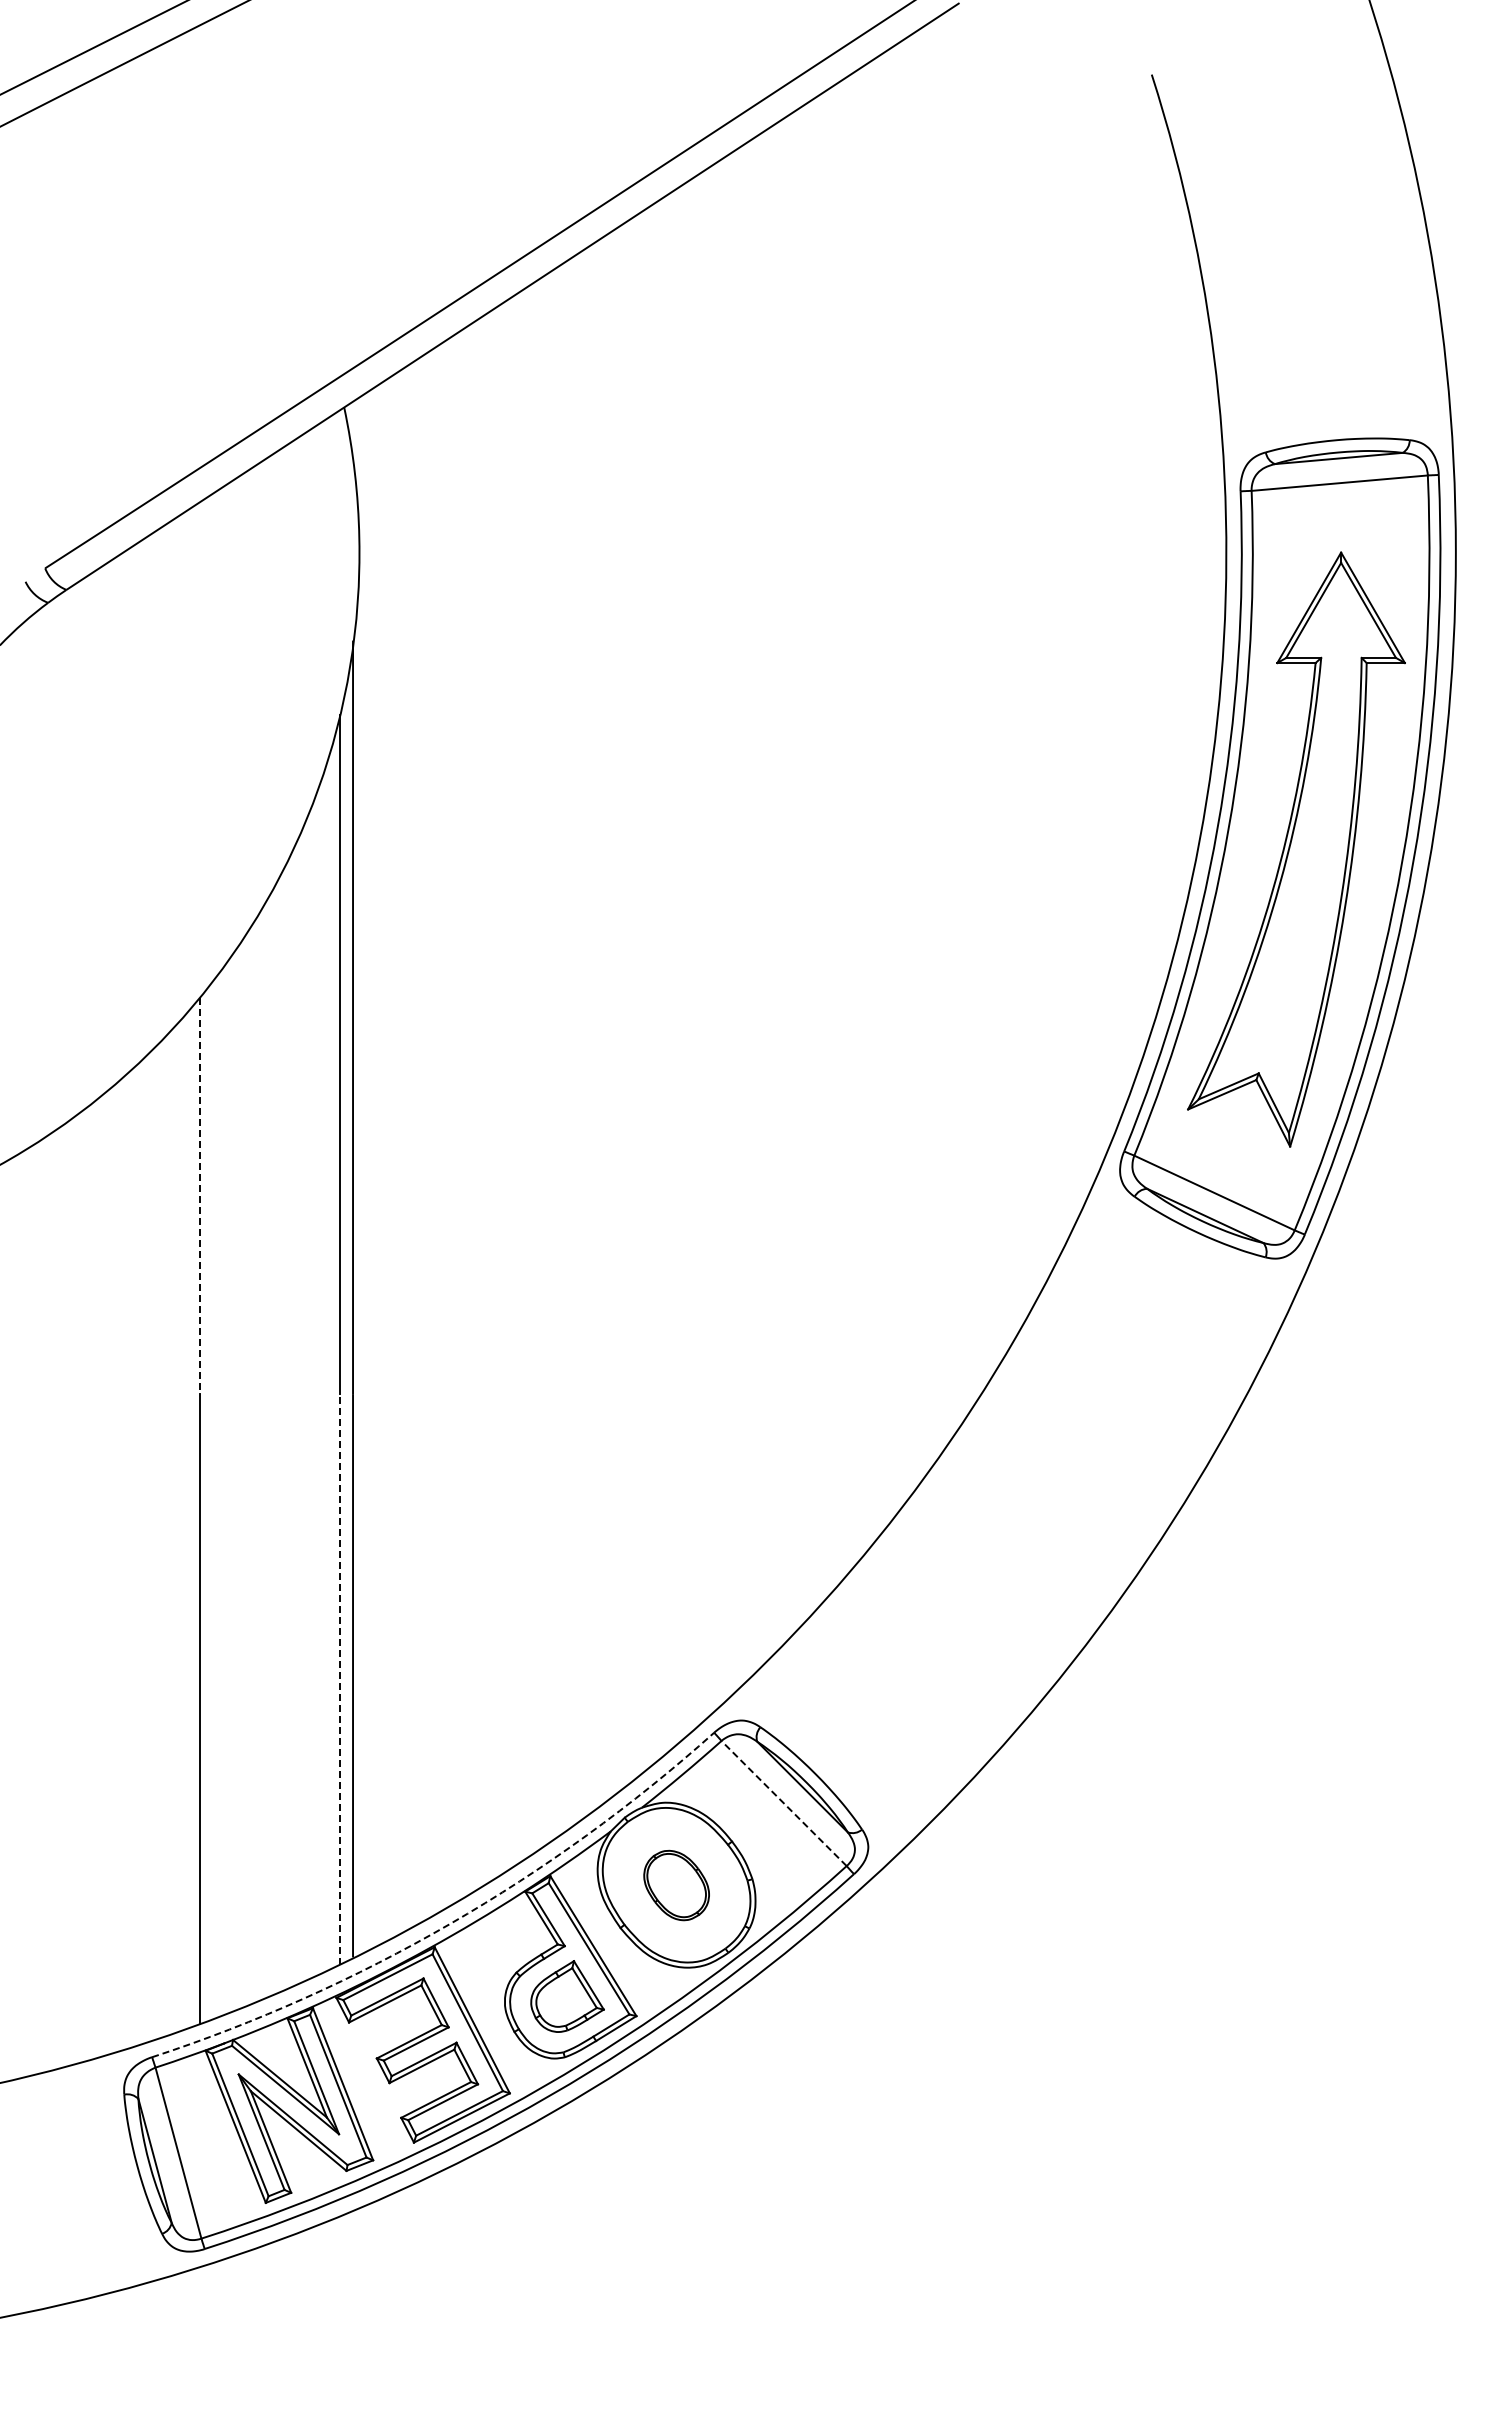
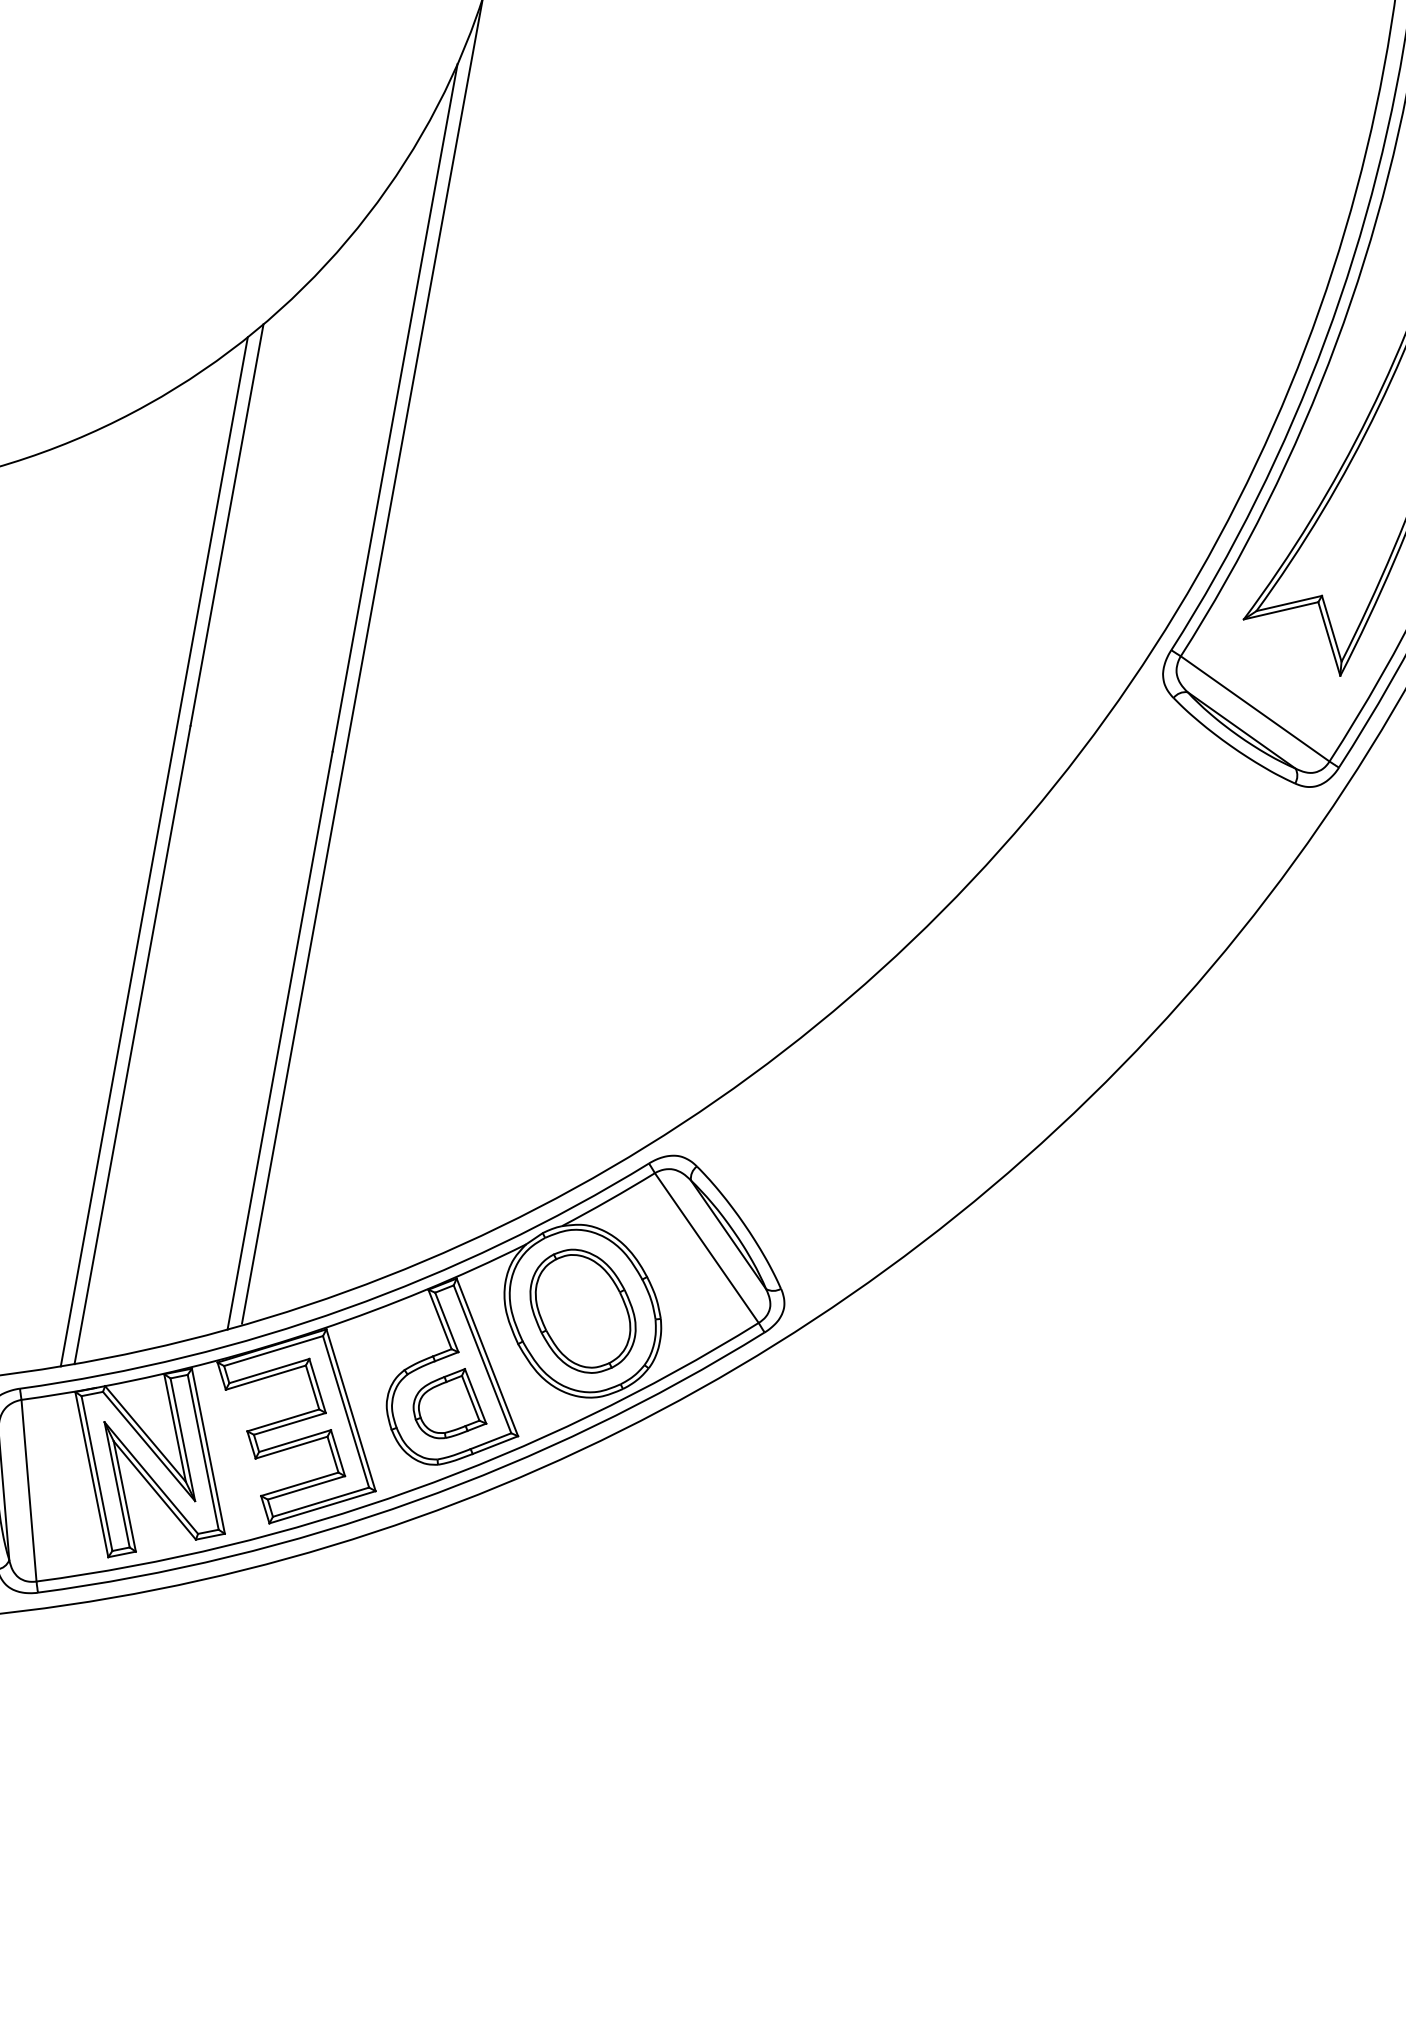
line: (200, 1196) -> (227, 525), dashed -> solid
line: (187, 1520) -> (154, 851), added
line: (340, 1678) -> (280, 1039), dashed -> solid
line: (783, 1803) -> (706, 1247), dashed -> solid
part: (676, 1885) -> (582, 1311), size x1.67
arc: (449, 1924) -> (345, 1309), dashed -> solid

